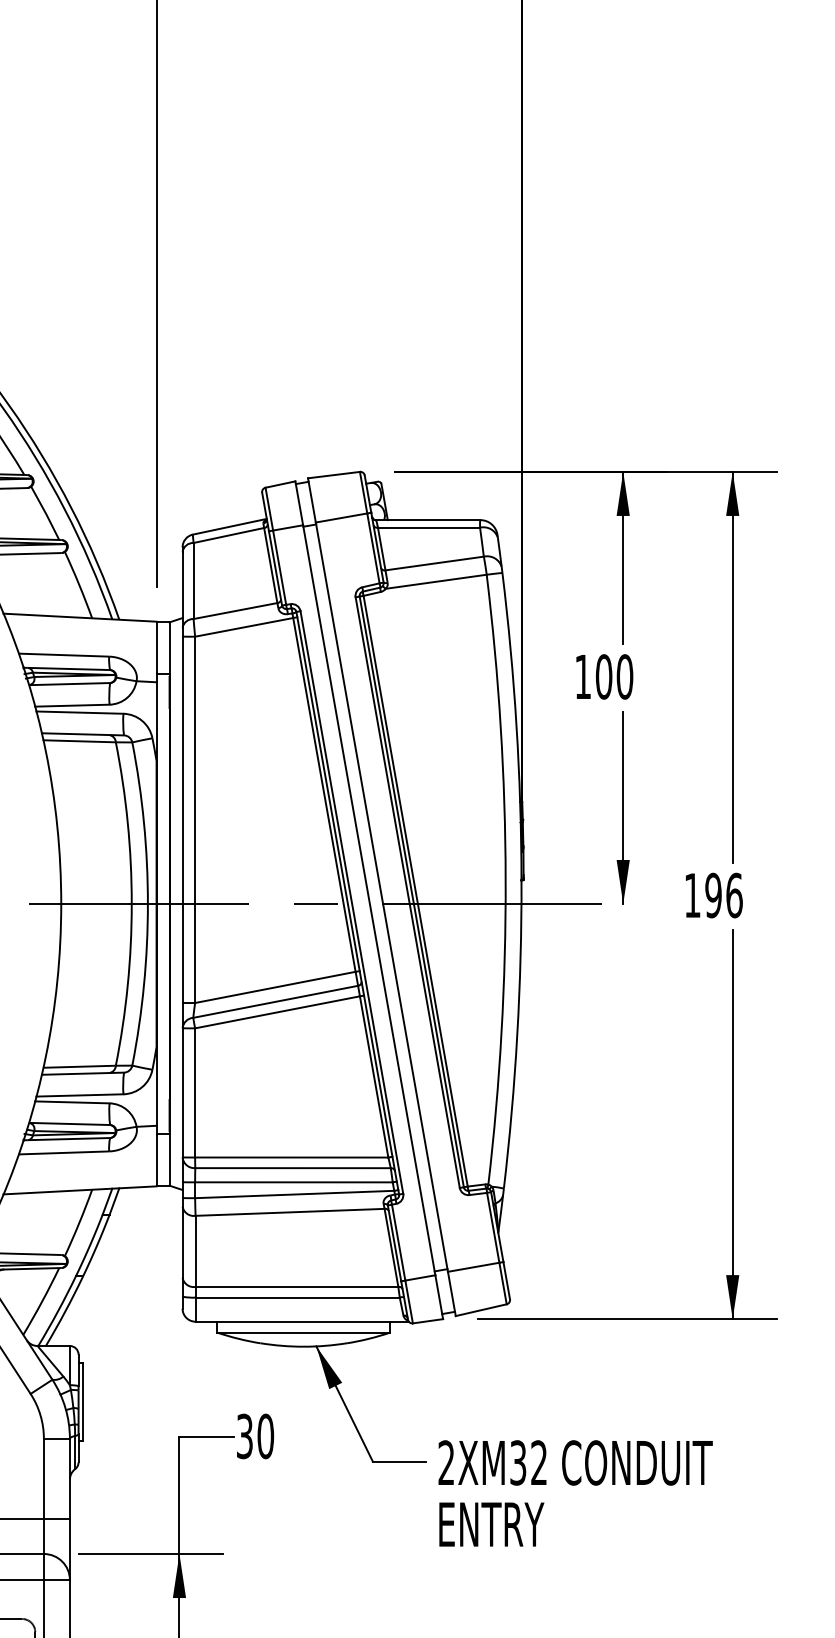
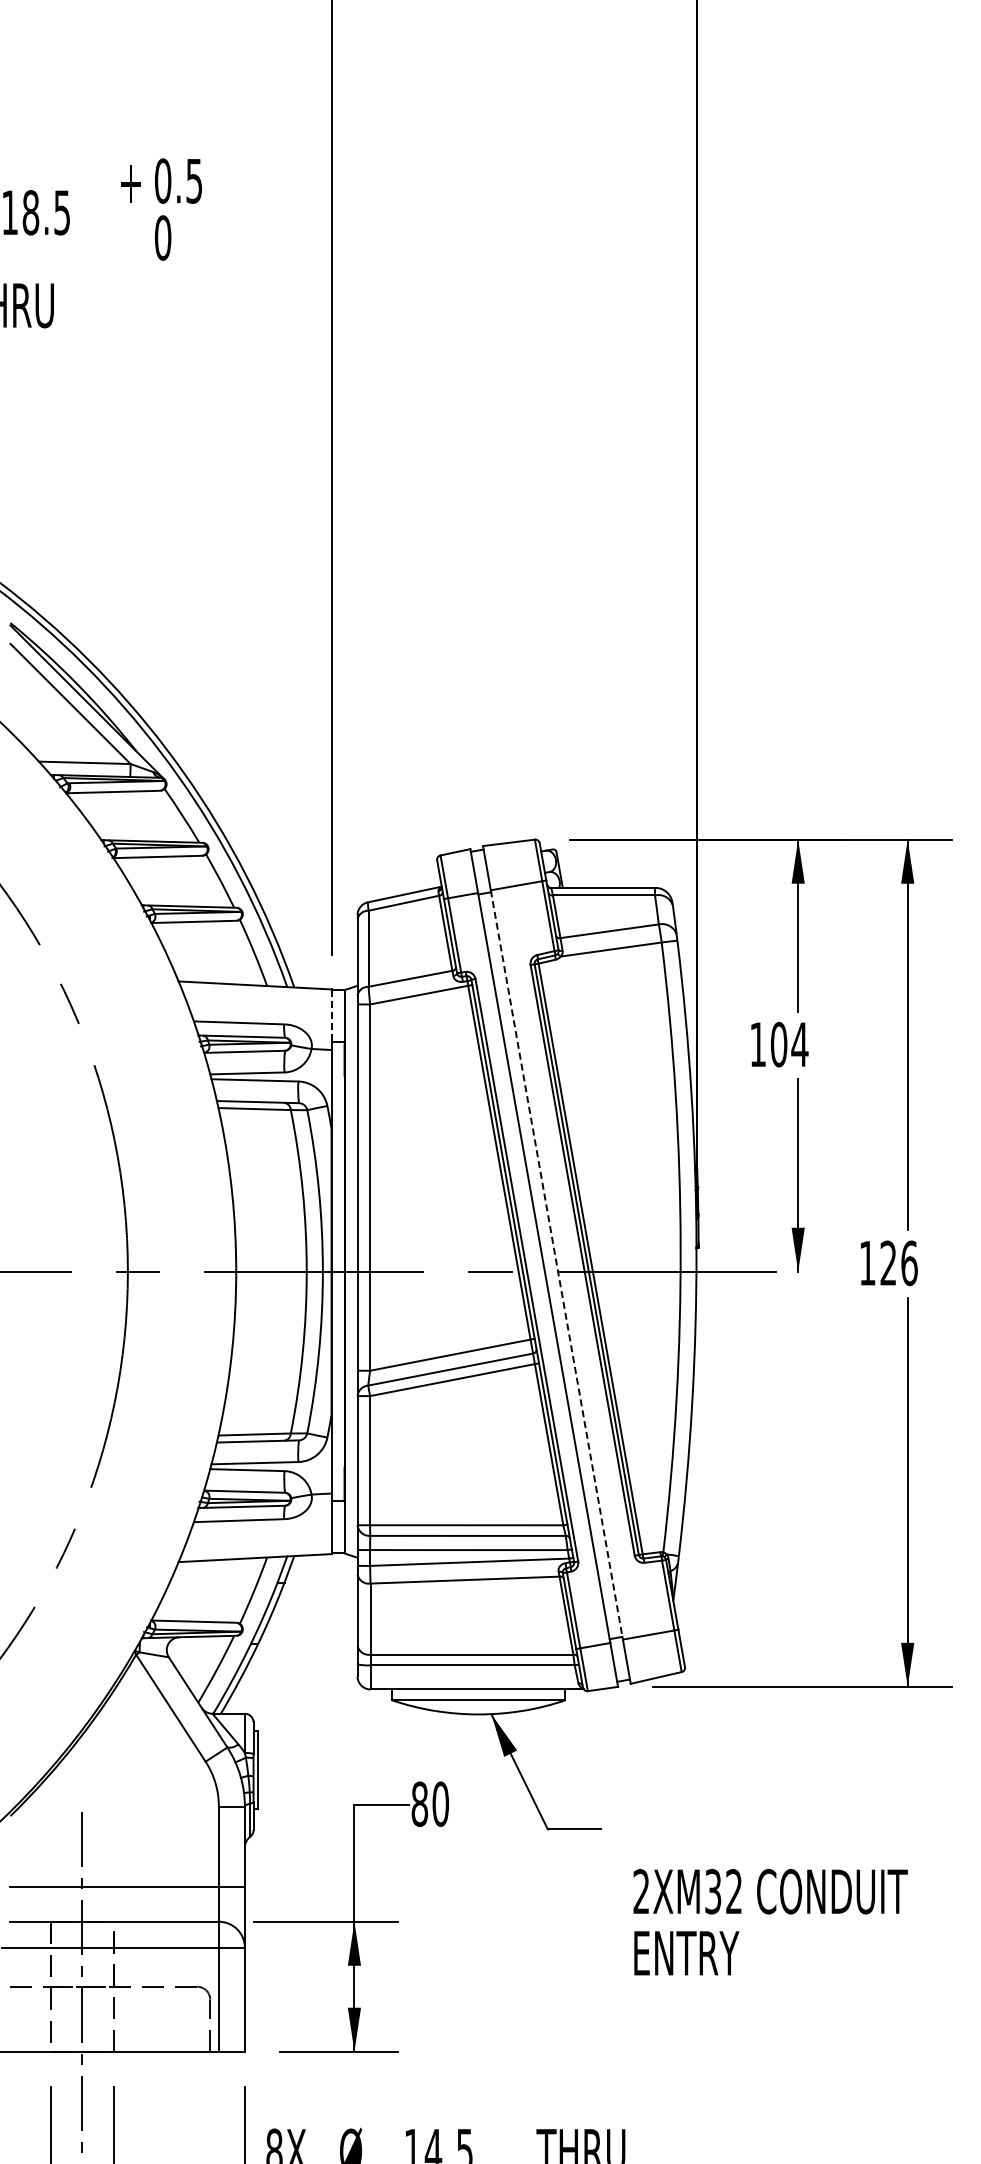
line: (156, 647) -> (331, 1015), solid -> dashed
text: (624, 676) -> (799, 1044), 100 -> 104
text: (713, 895) -> (888, 1263), 196 -> 126
line: (381, 897) -> (556, 1265), solid -> dashed
text: (244, 1435) -> (419, 1803), 30 -> 80
text: (575, 1493) -> (770, 1922), moved

